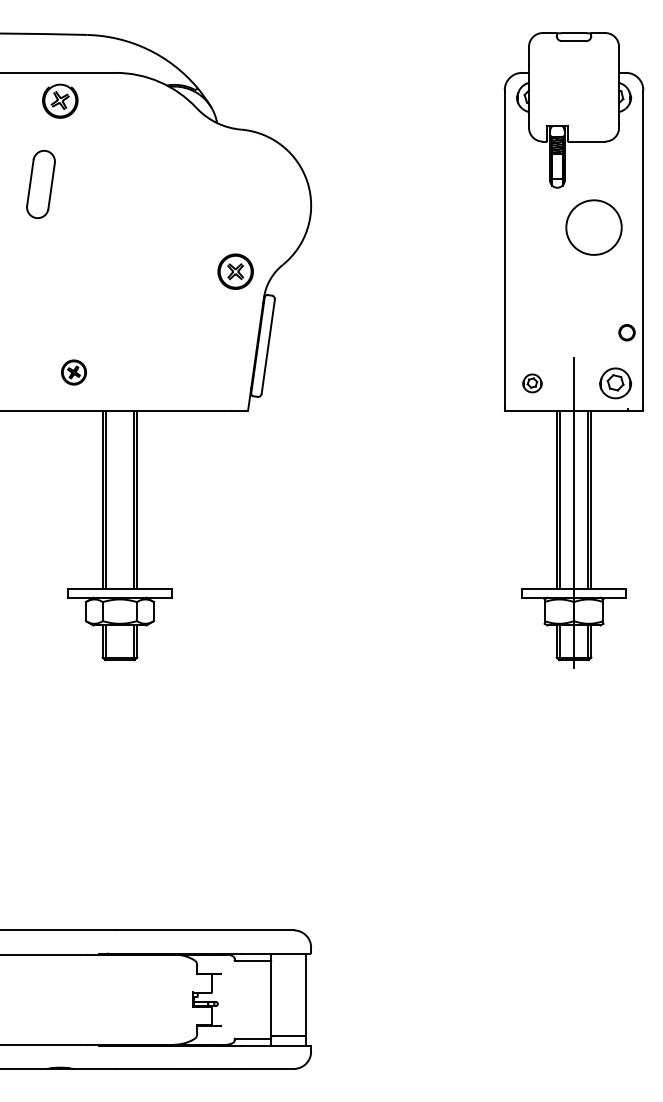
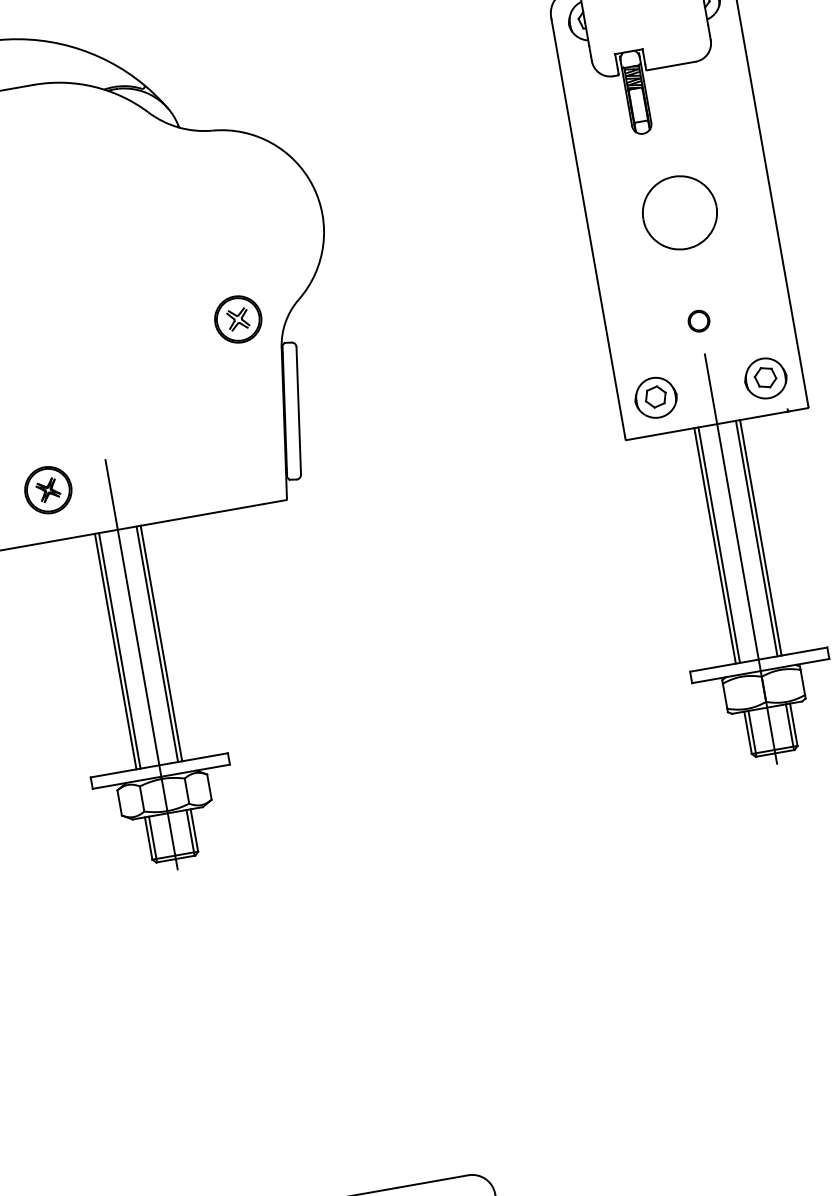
part: (593, 227) -> (679, 212), moved
circle: (626, 332) -> (698, 321), moved
part: (73, 372) -> (47, 490), size x1.43
part: (532, 383) -> (656, 397), size x1.67
line: (119, 512) -> (140, 664), added

